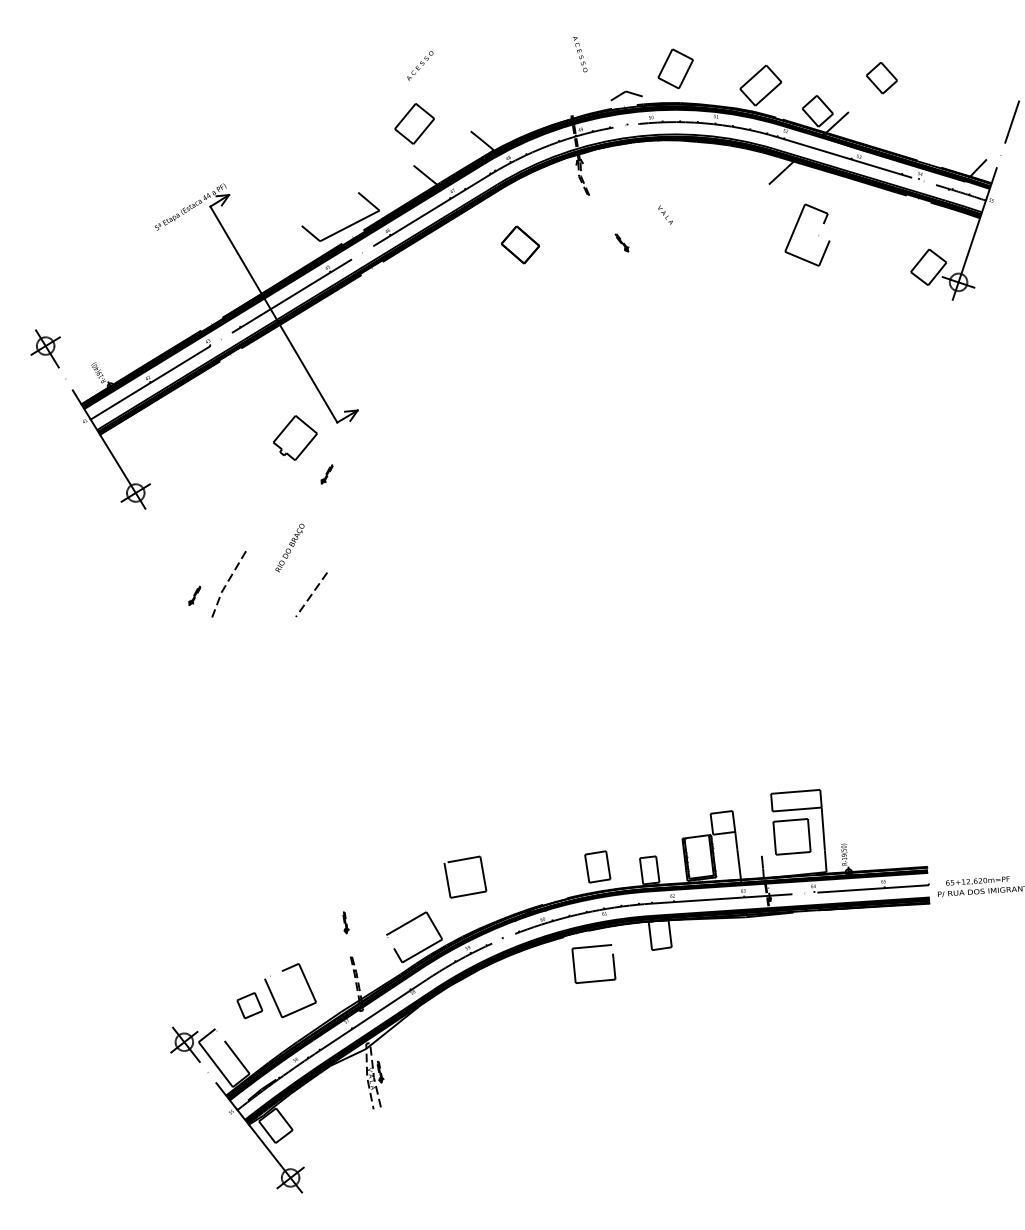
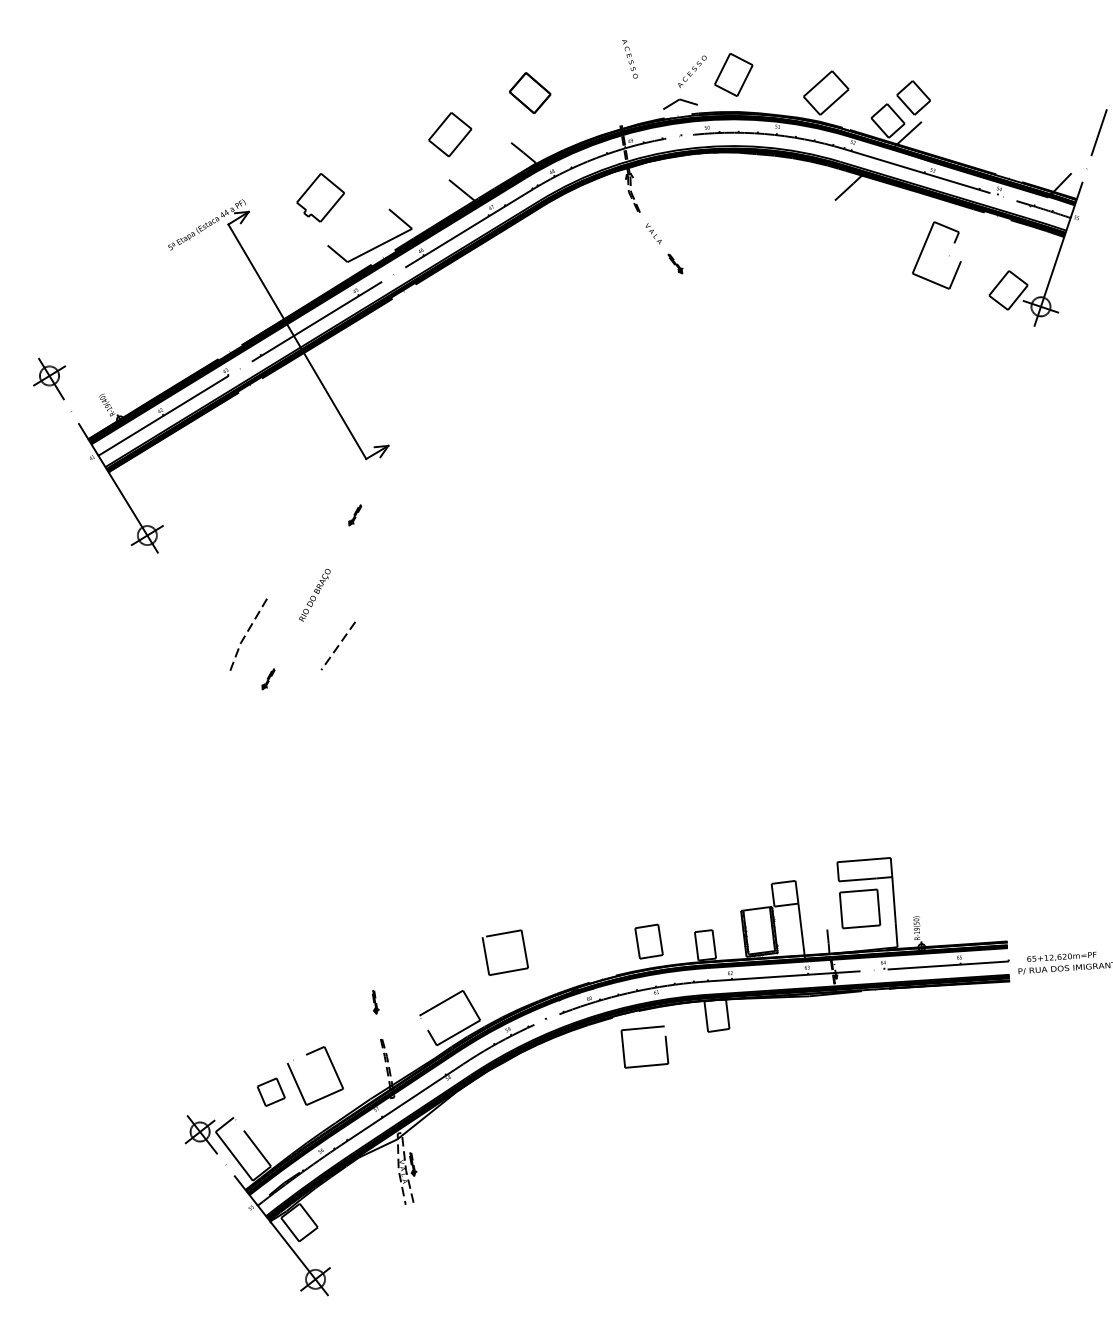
text: (420, 65) -> (692, 71), moved
part: (881, 77) -> (913, 97), moved
text: (665, 214) -> (653, 233), moved
part: (819, 235) -> (949, 255), moved
part: (520, 244) -> (530, 92), moved
part: (295, 437) -> (320, 197), moved
part: (194, 596) -> (268, 679), moved

